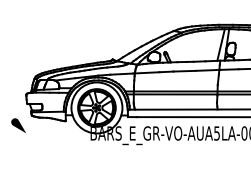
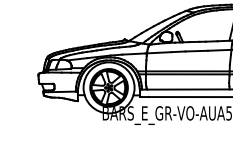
part: (18, 125) -> (30, 105), removed

